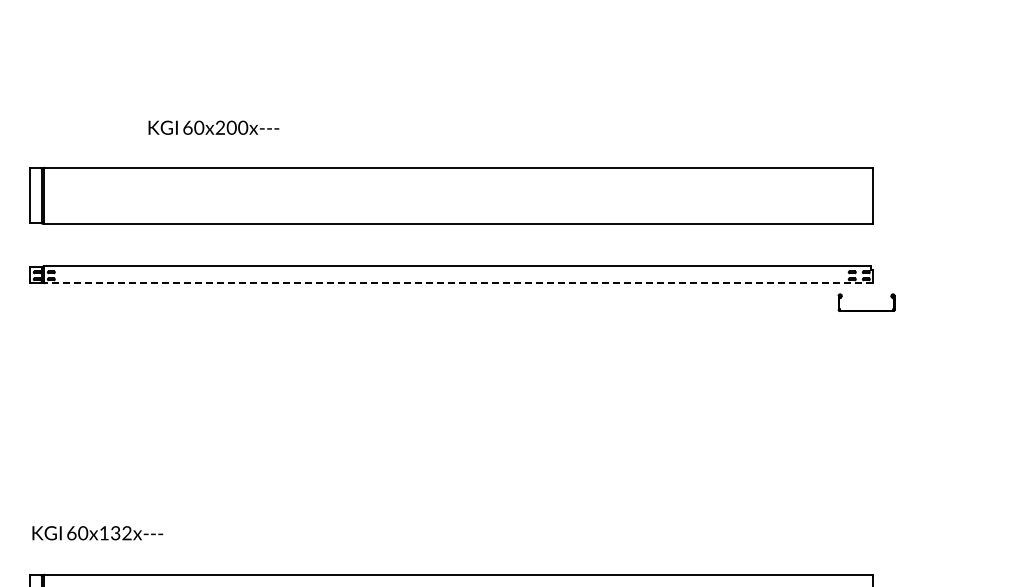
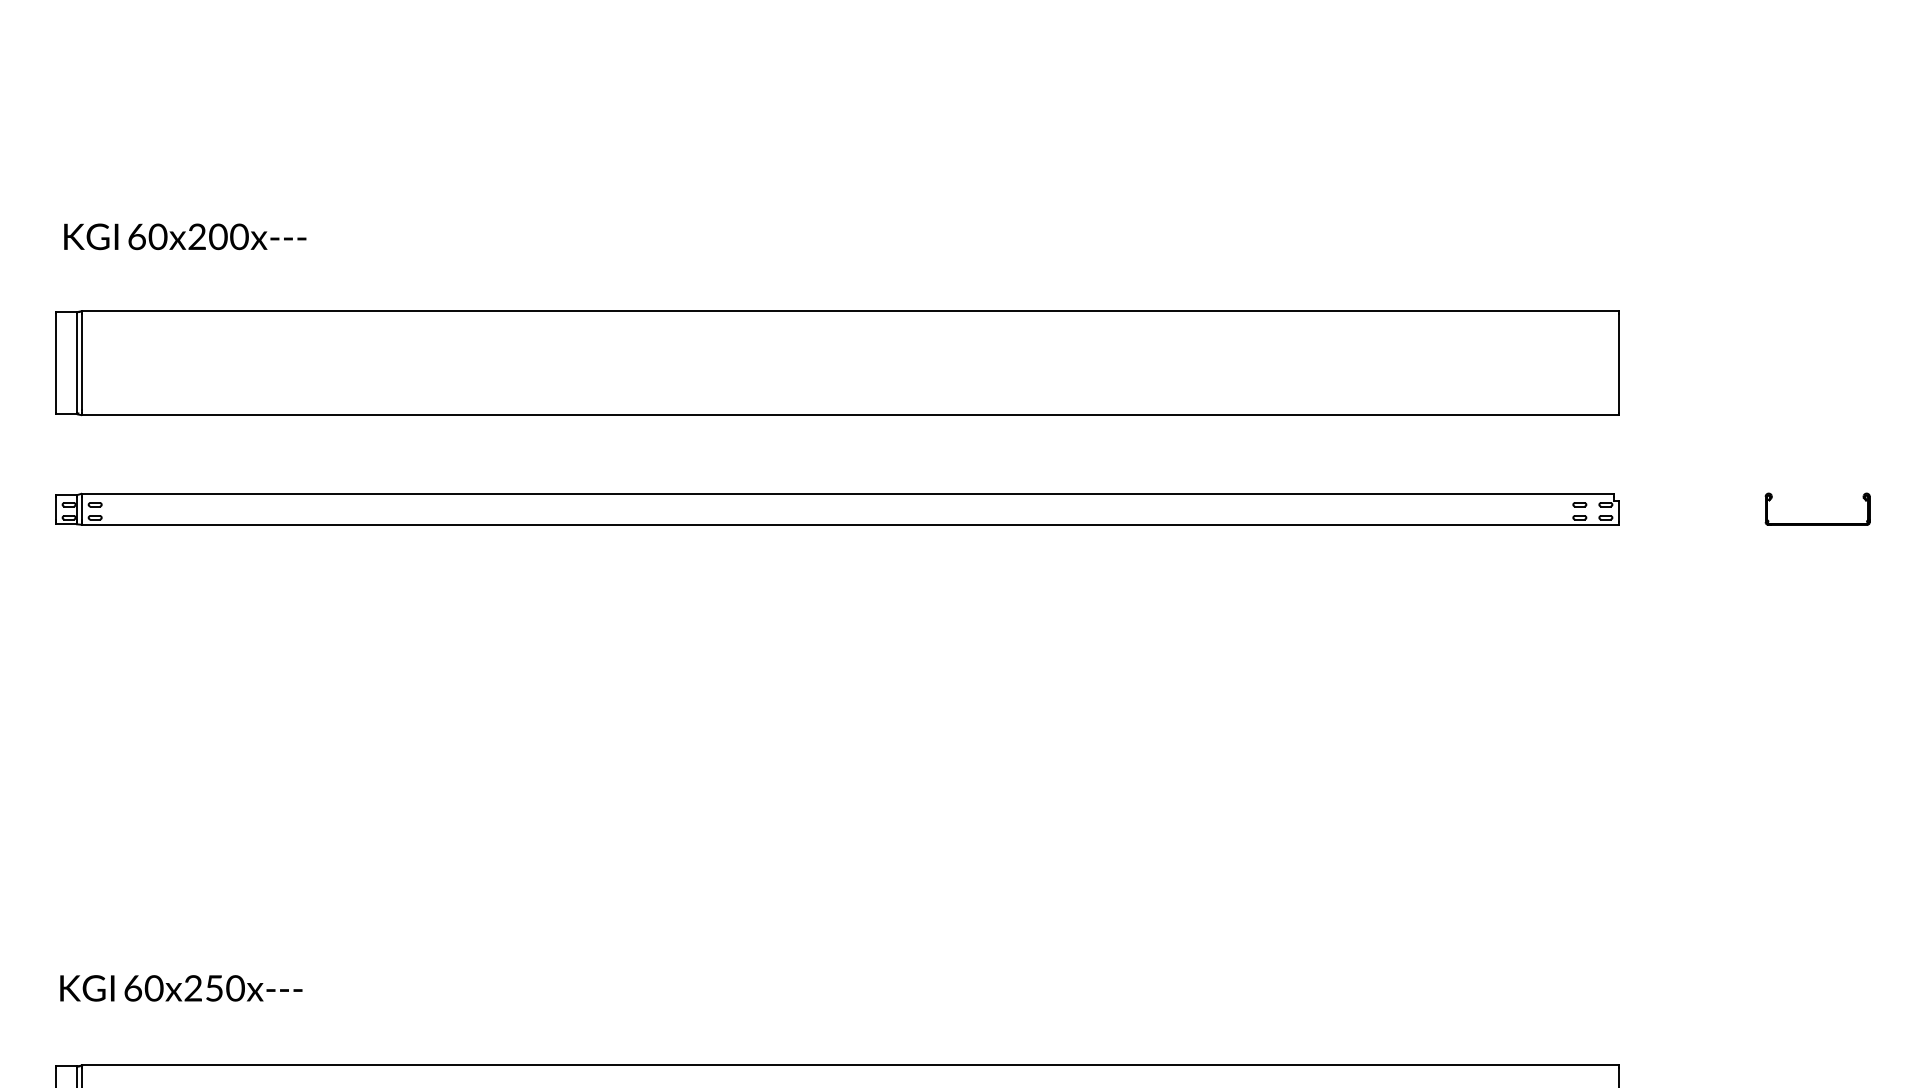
text: (213, 127) -> (184, 236), moved
line: (458, 283) -> (849, 525), dashed -> solid
part: (866, 310) -> (1817, 523), moved
text: (115, 533) -> (214, 988), 60x132x--- -> 60x250x---

